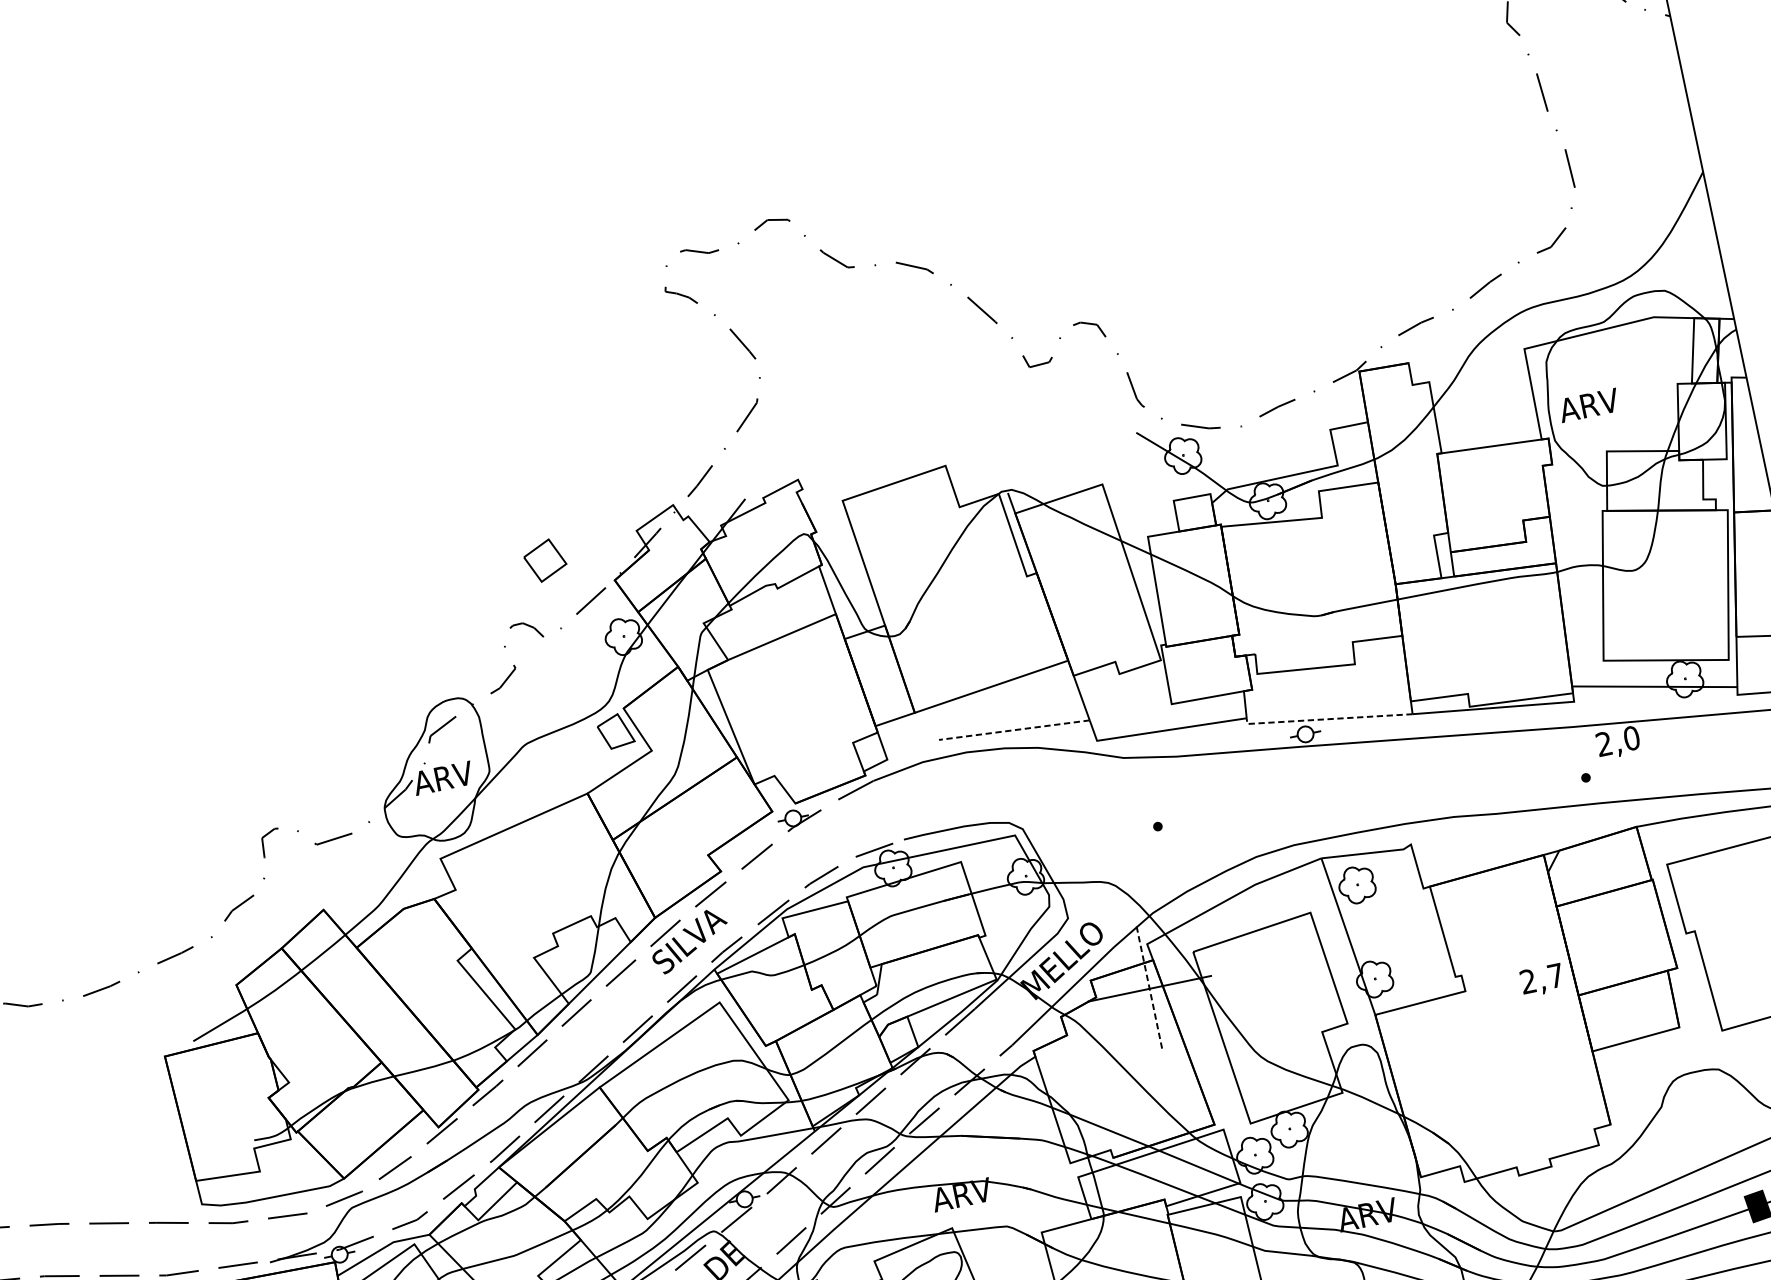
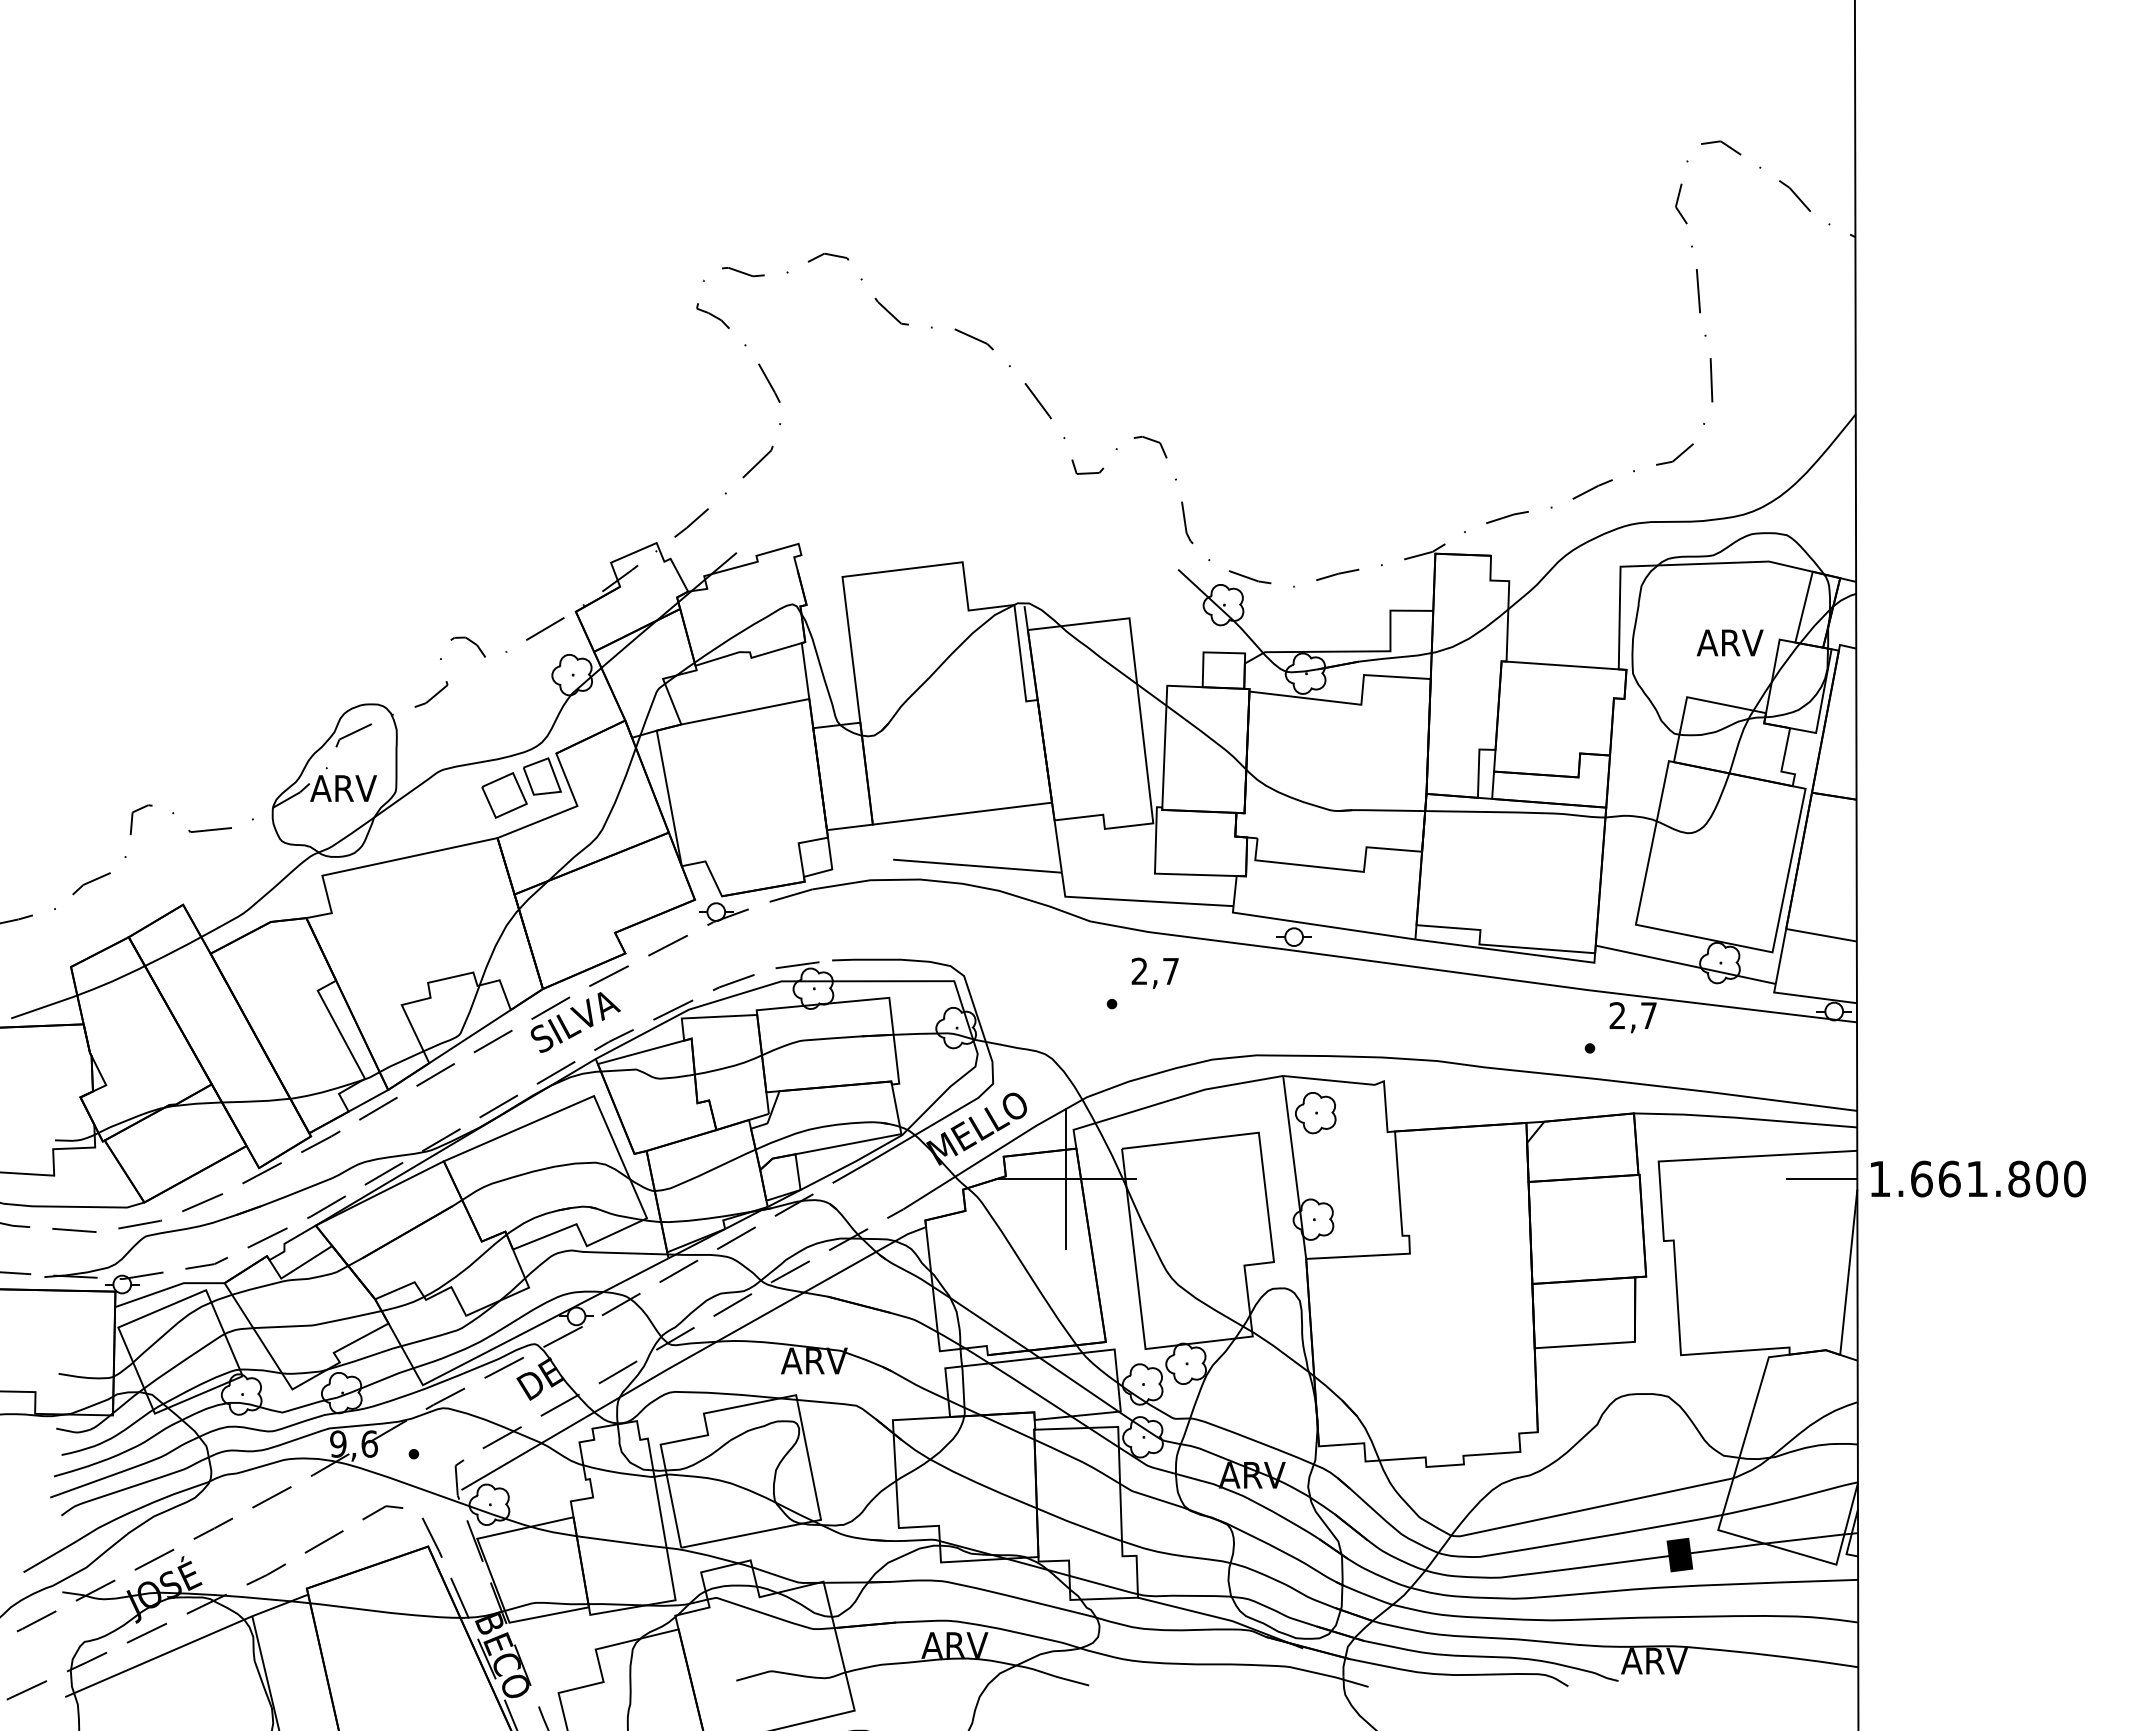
text: (1588, 405) -> (1729, 642), moved
part: (545, 560) -> (504, 795), moved
line: (1325, 719) -> (1319, 925), dashed -> solid
line: (1014, 730) -> (977, 866), dashed -> solid
text: (1631, 738) -> (1648, 1015), 2,0 -> 2,7
text: (1541, 979) -> (1154, 972), moved
line: (1150, 989) -> (1066, 1179), dashed -> solid

